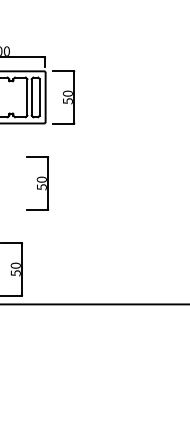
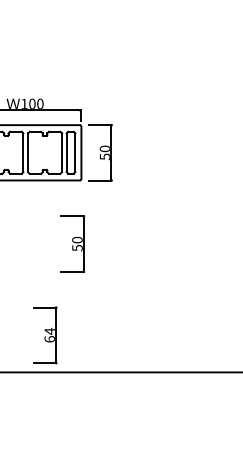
text: (15, 268) -> (49, 334), 50 -> 64

